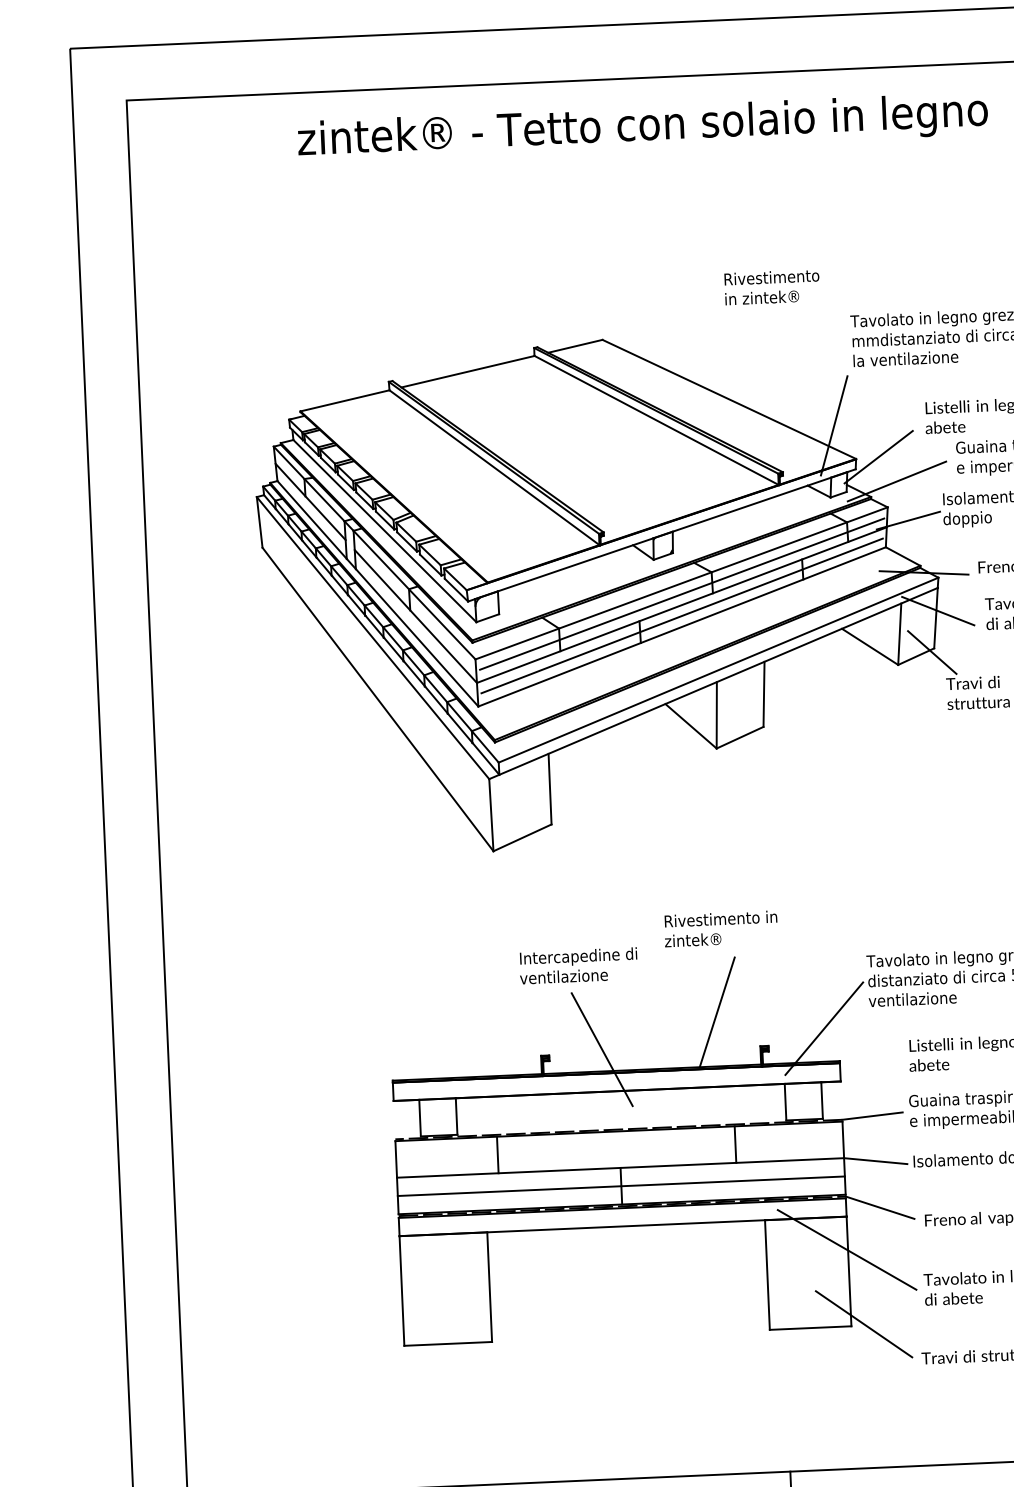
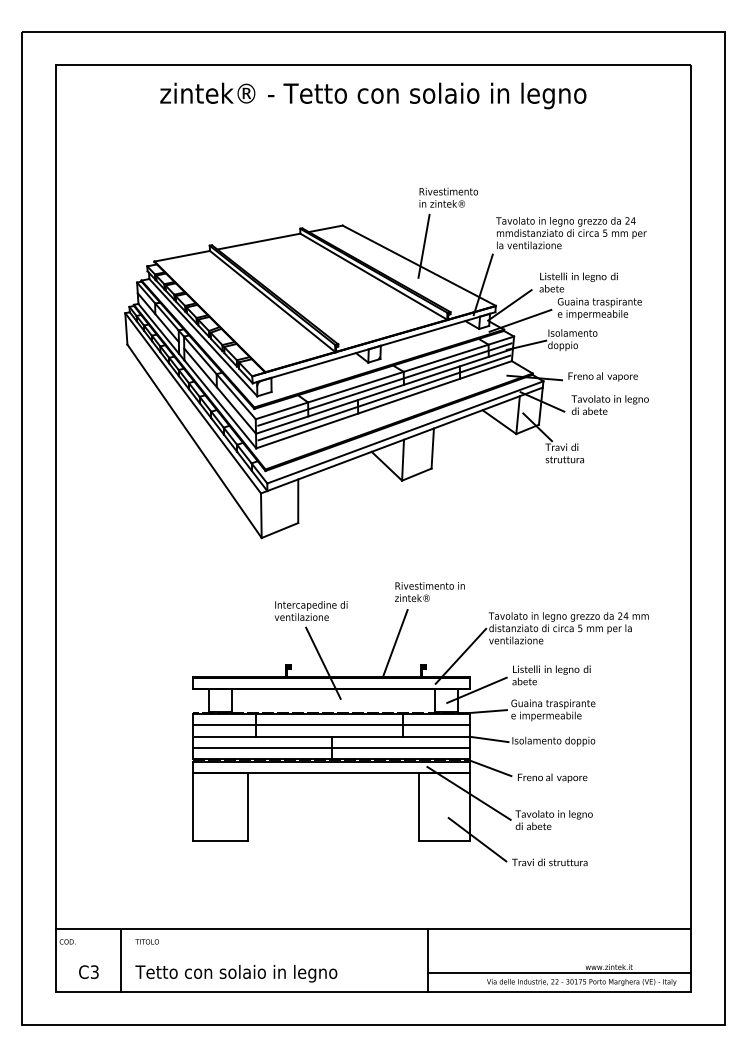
line: (734, 366) -> (423, 245), added
text: (720, 928) -> (429, 591), moved
line: (851, 1081) -> (476, 689), added
line: (619, 1149) -> (331, 725), added

